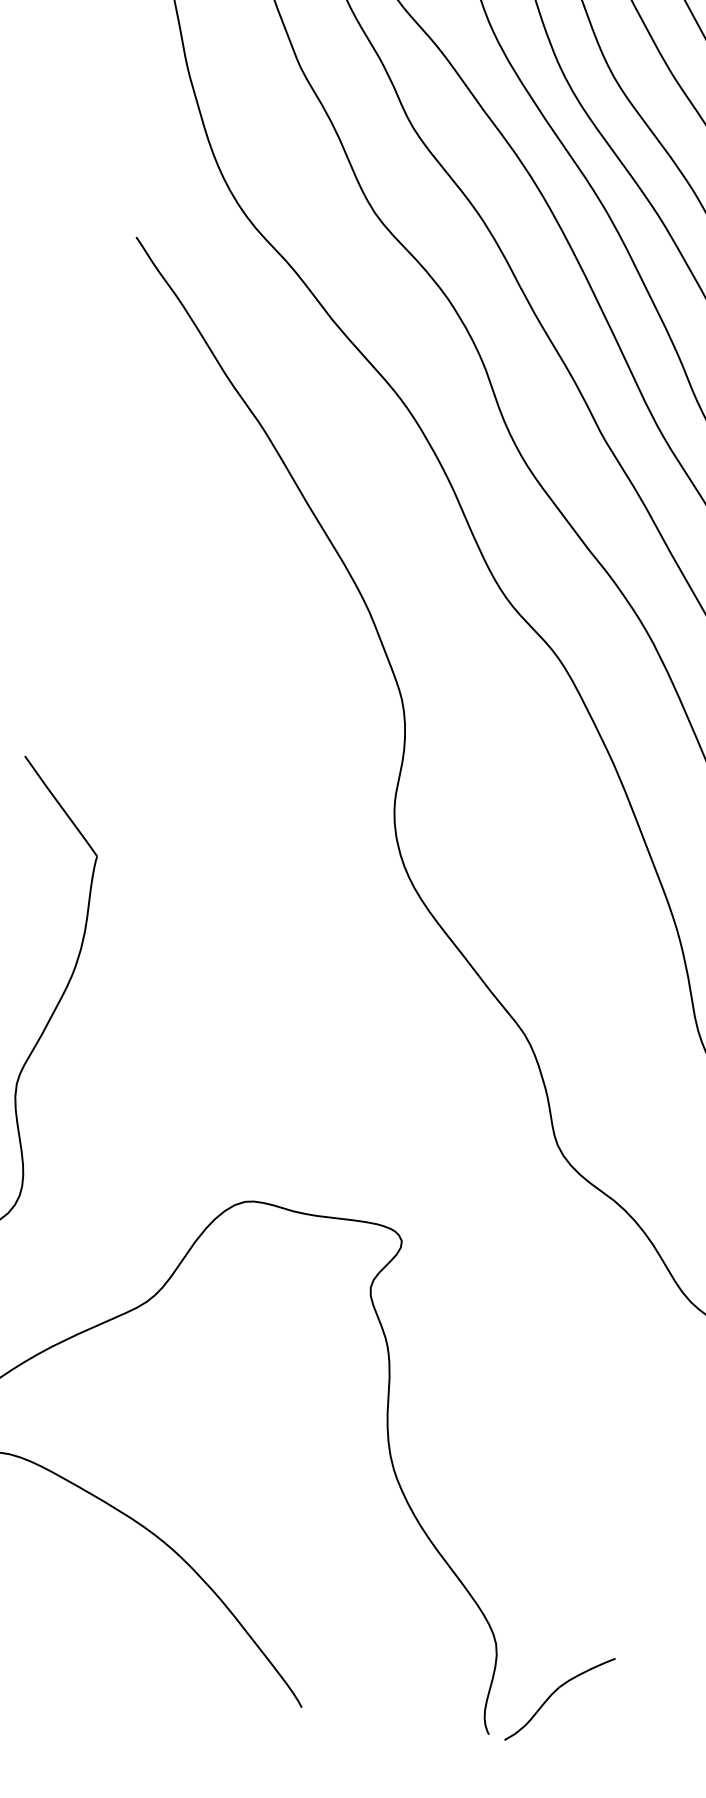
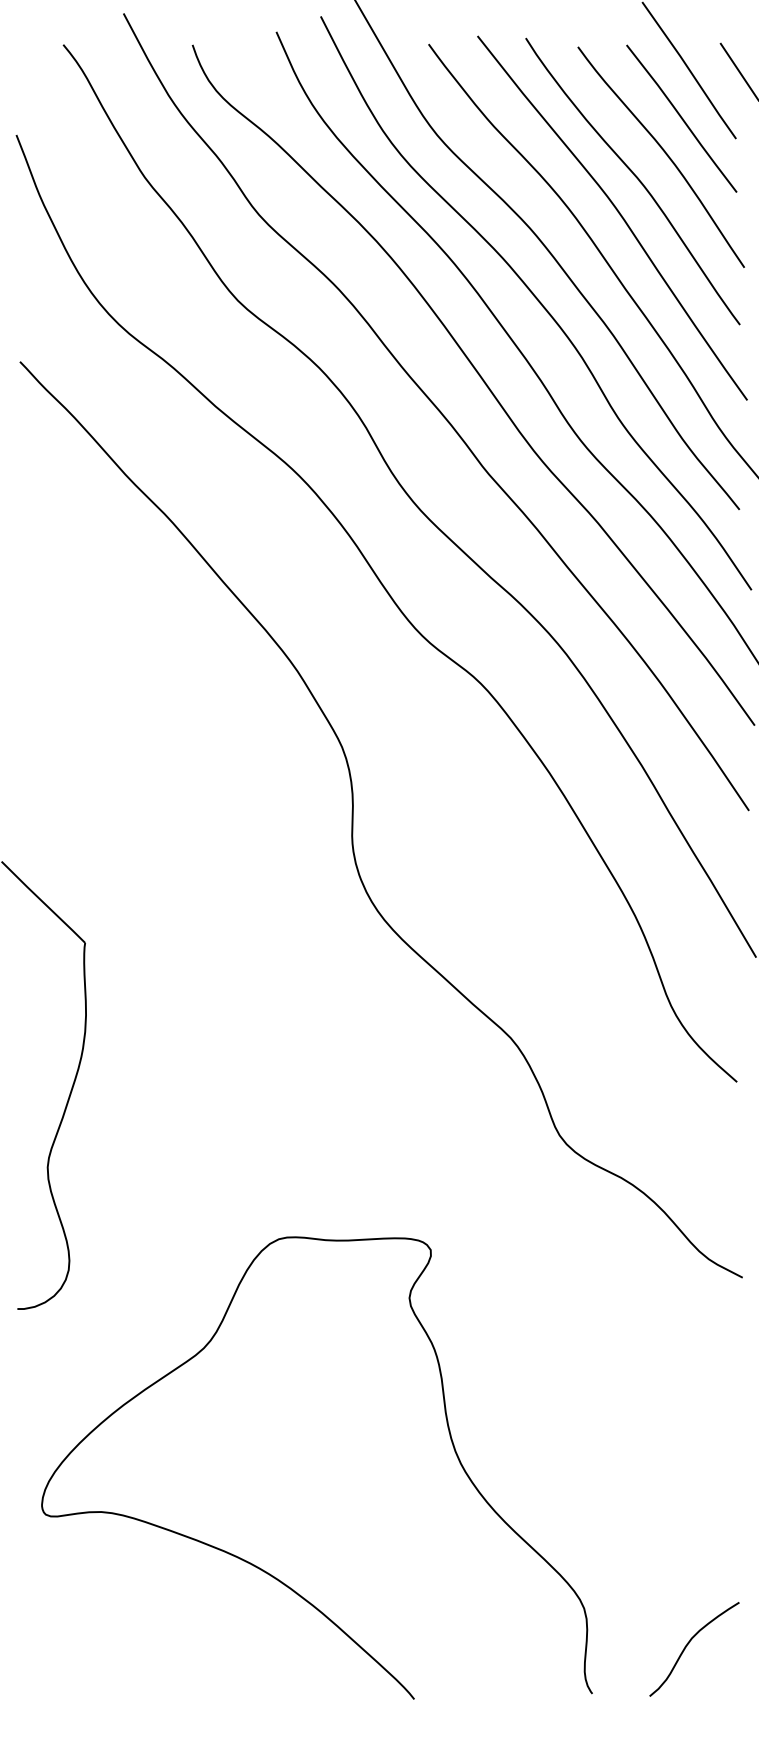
curve: (553, 1695) -> (687, 1646), moved

